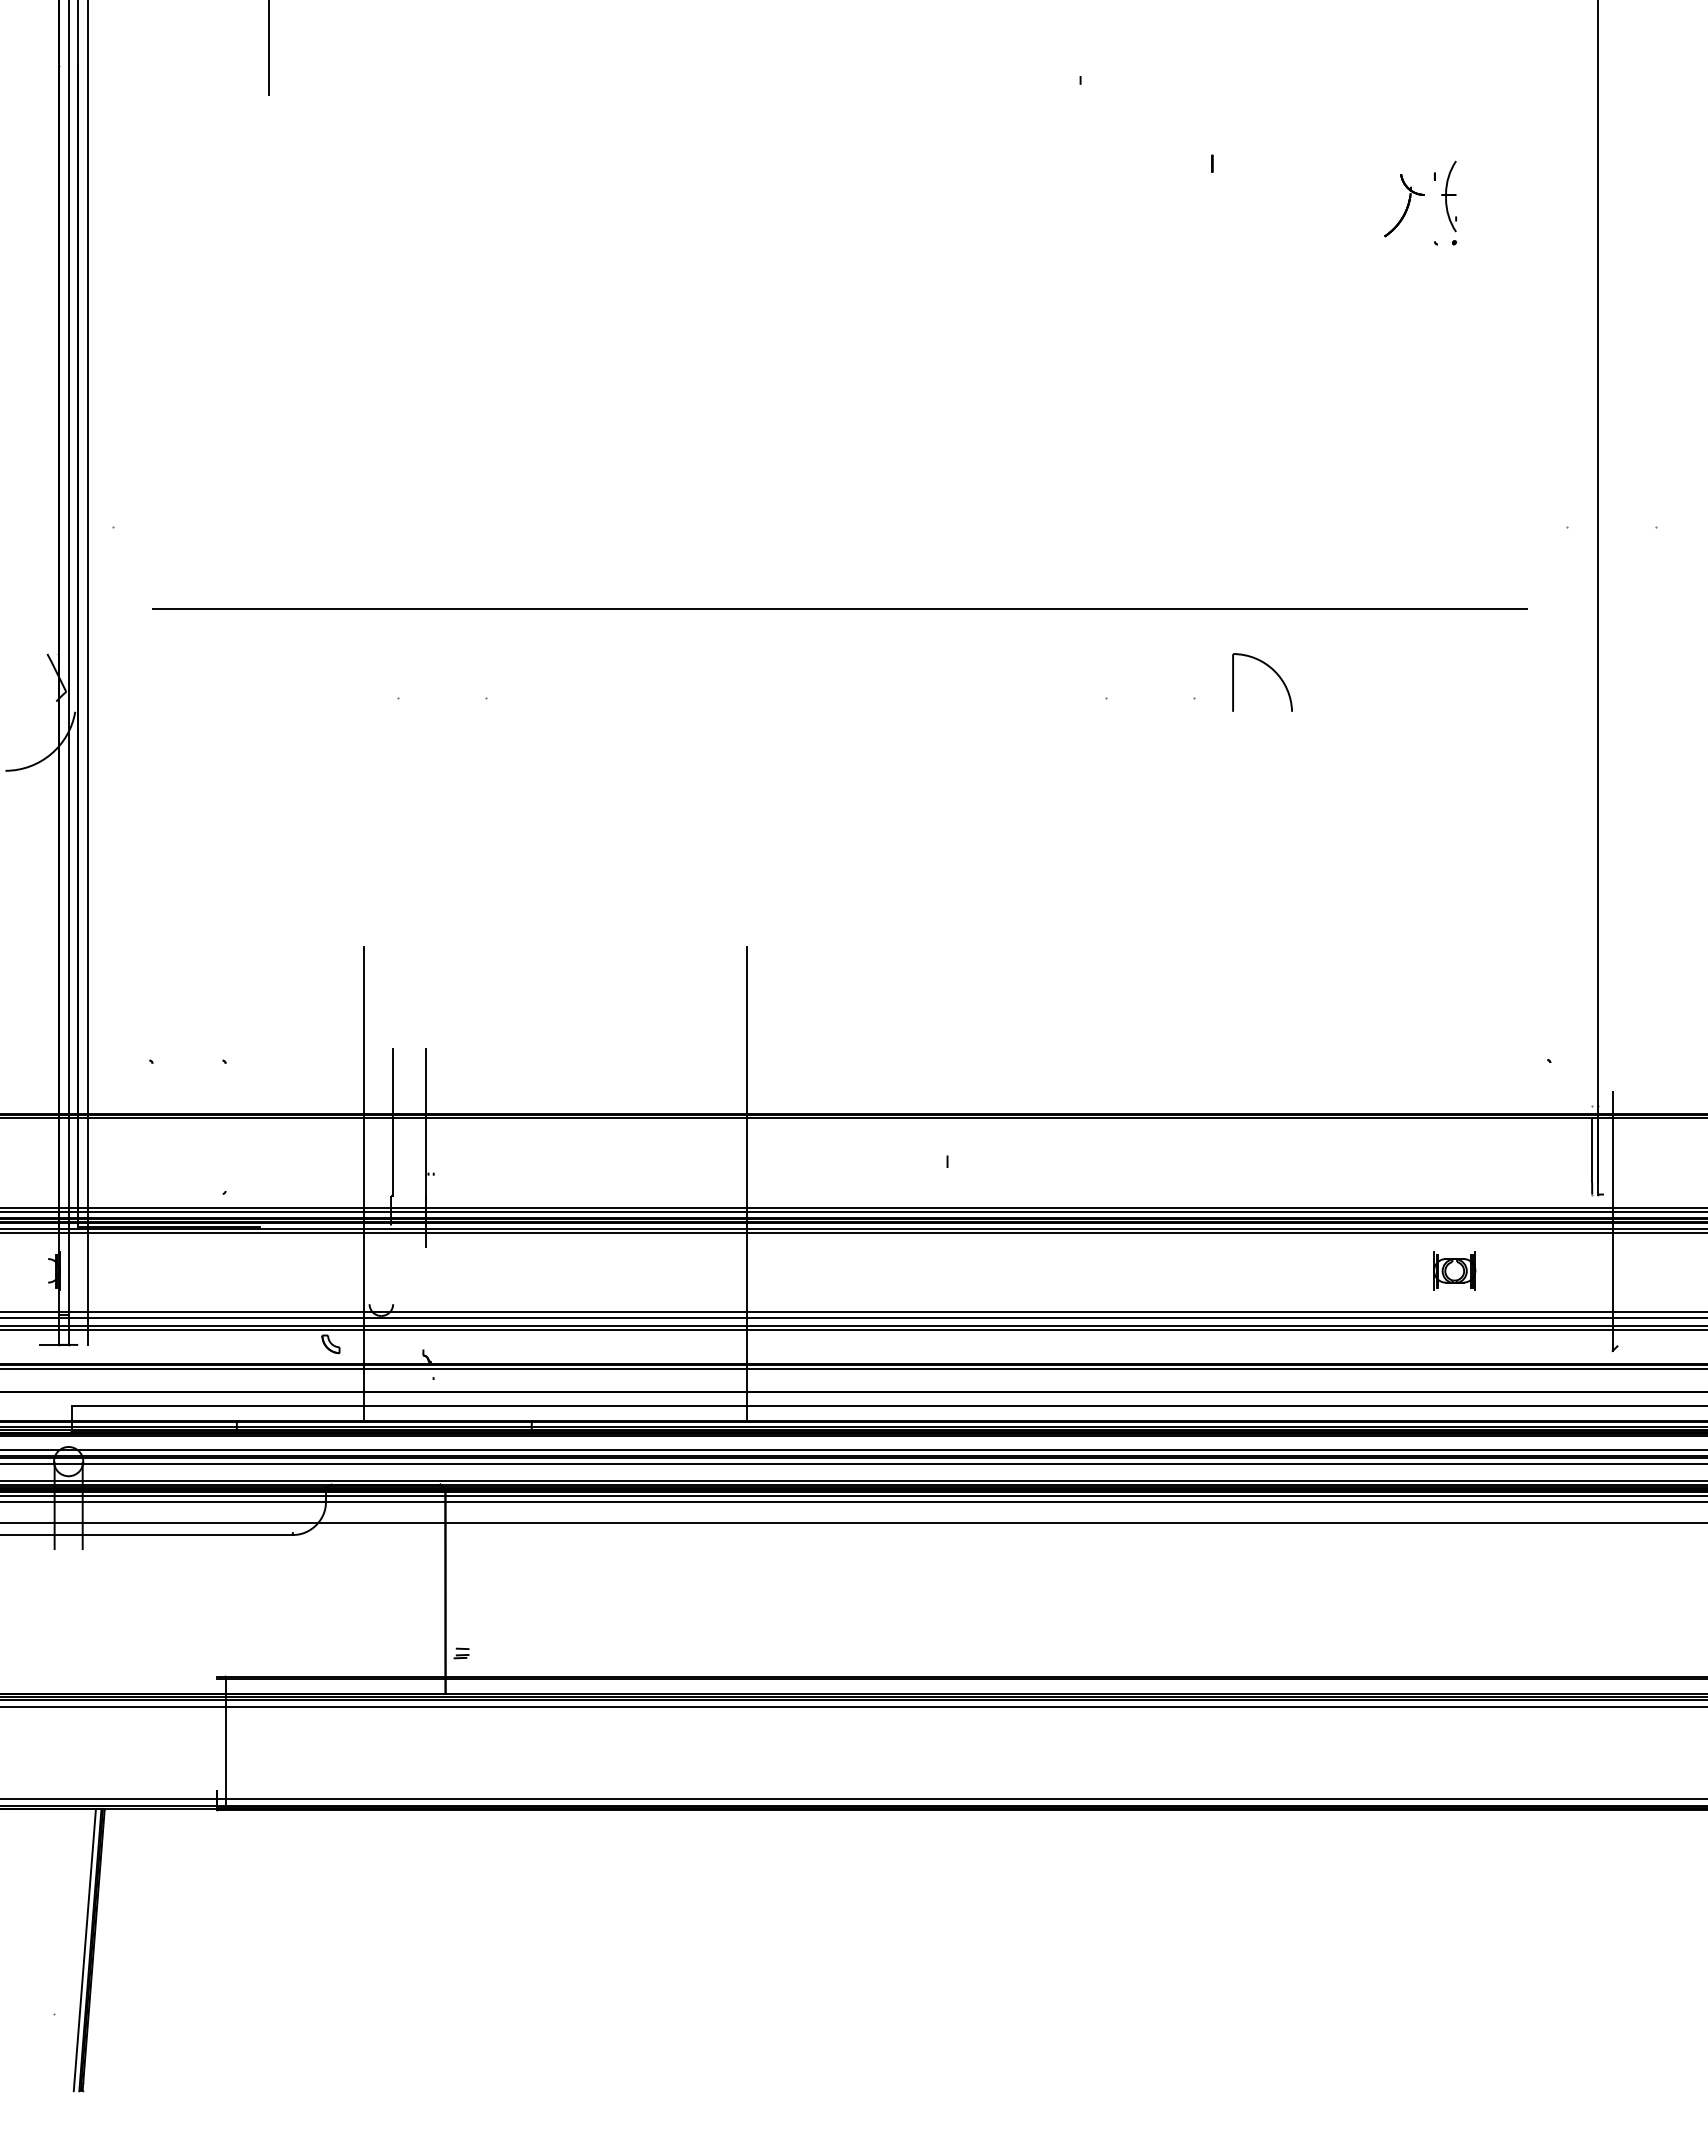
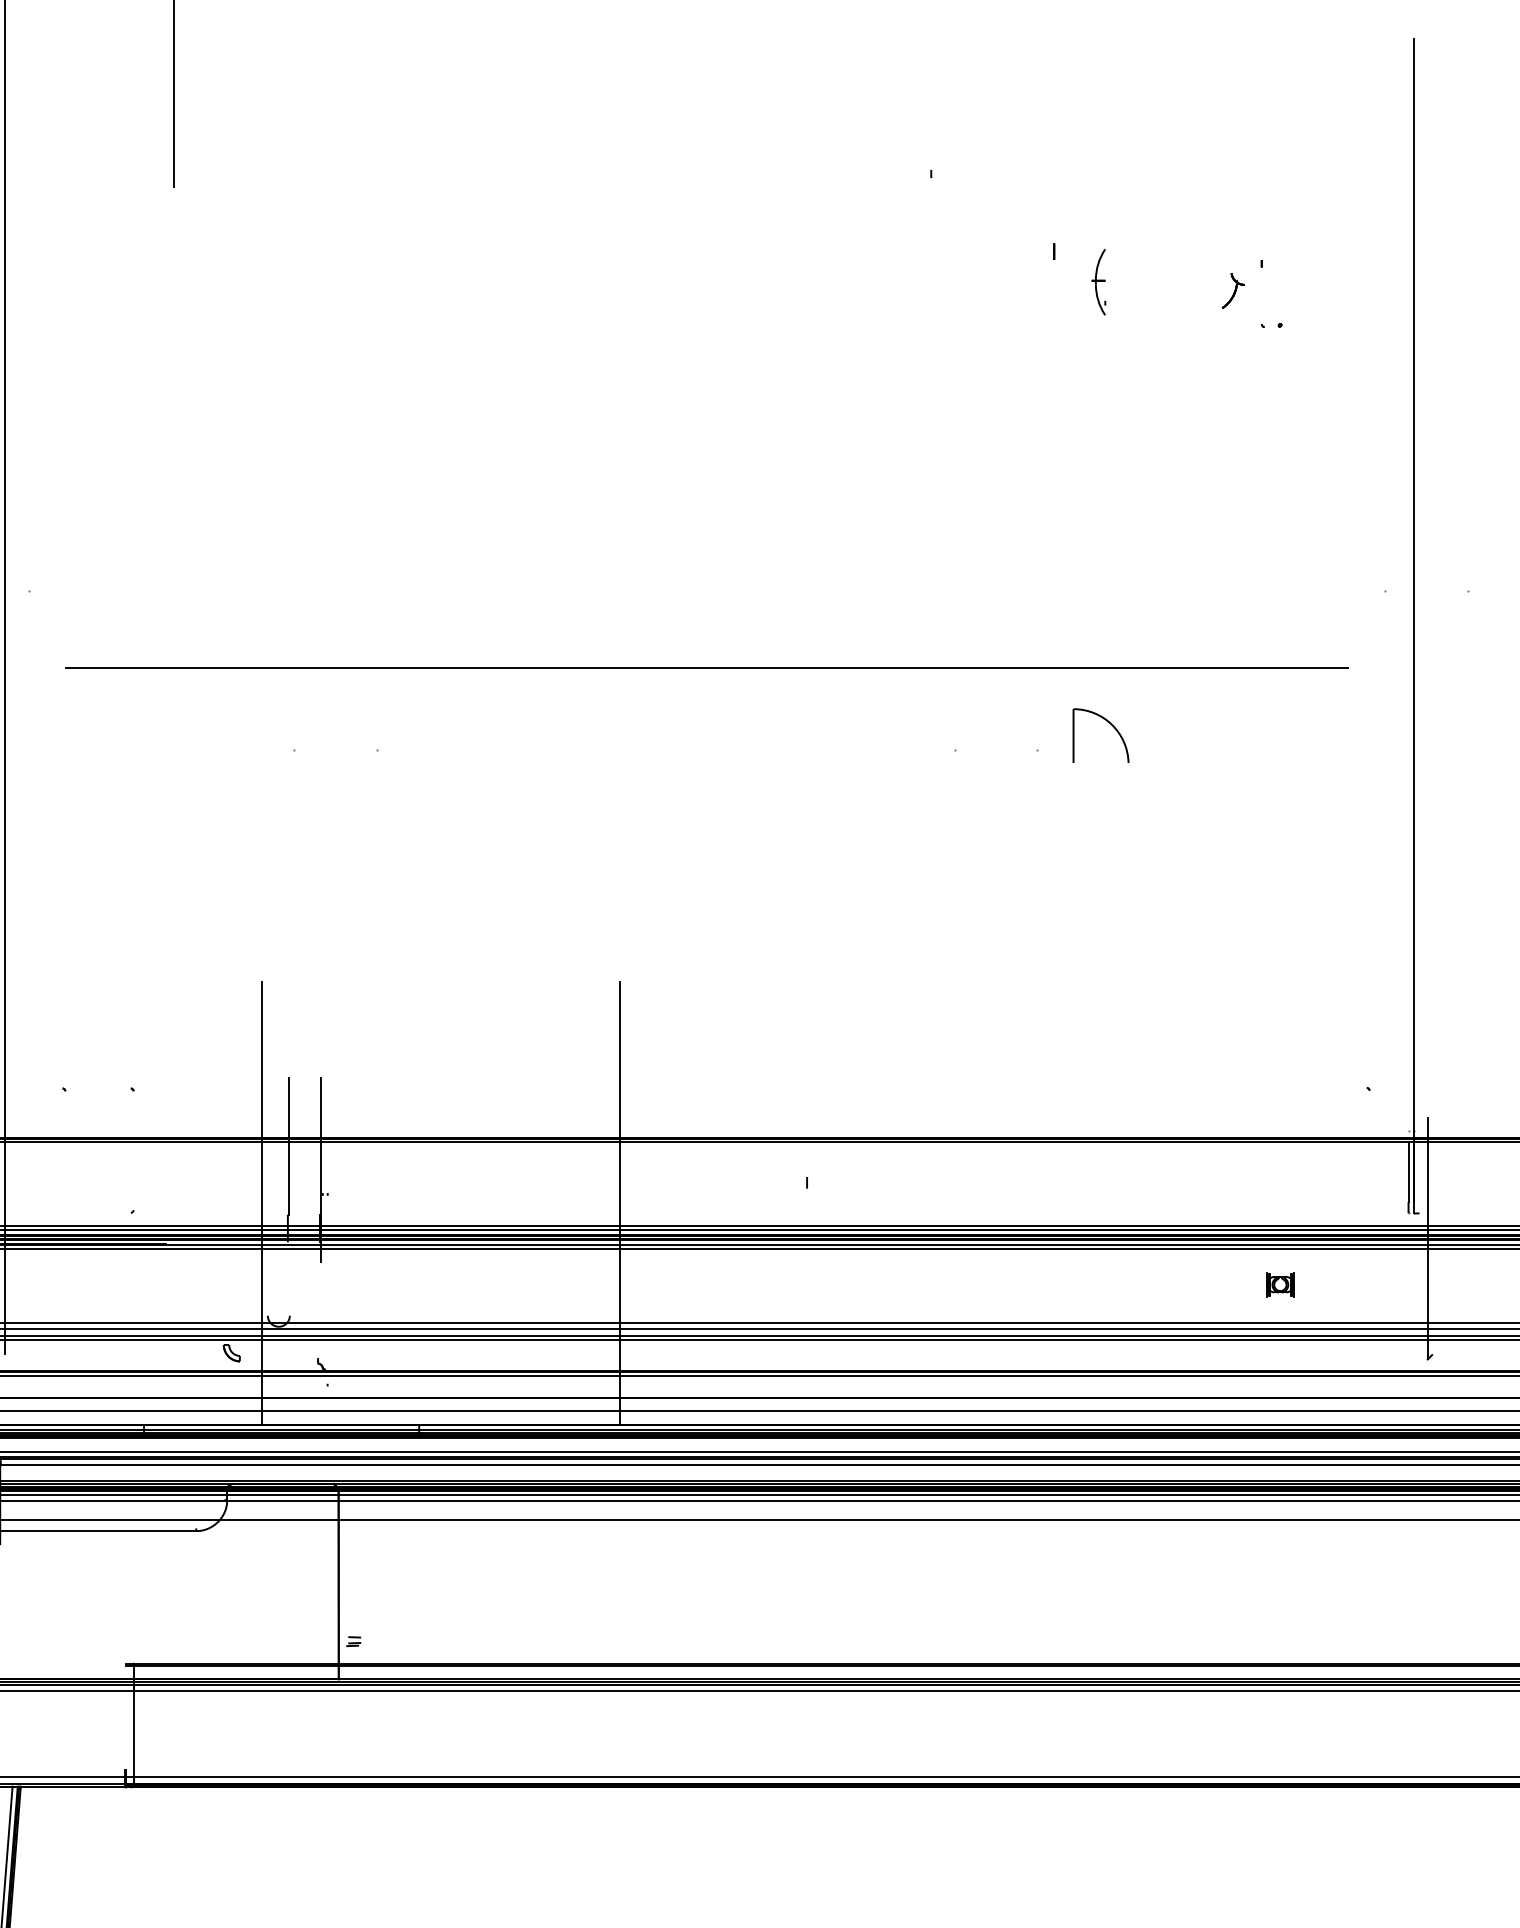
part: (1449, 196) -> (1099, 282), moved
part: (1404, 205) -> (1233, 290), size x0.6
part: (1454, 1270) -> (1280, 1284), size x0.7

